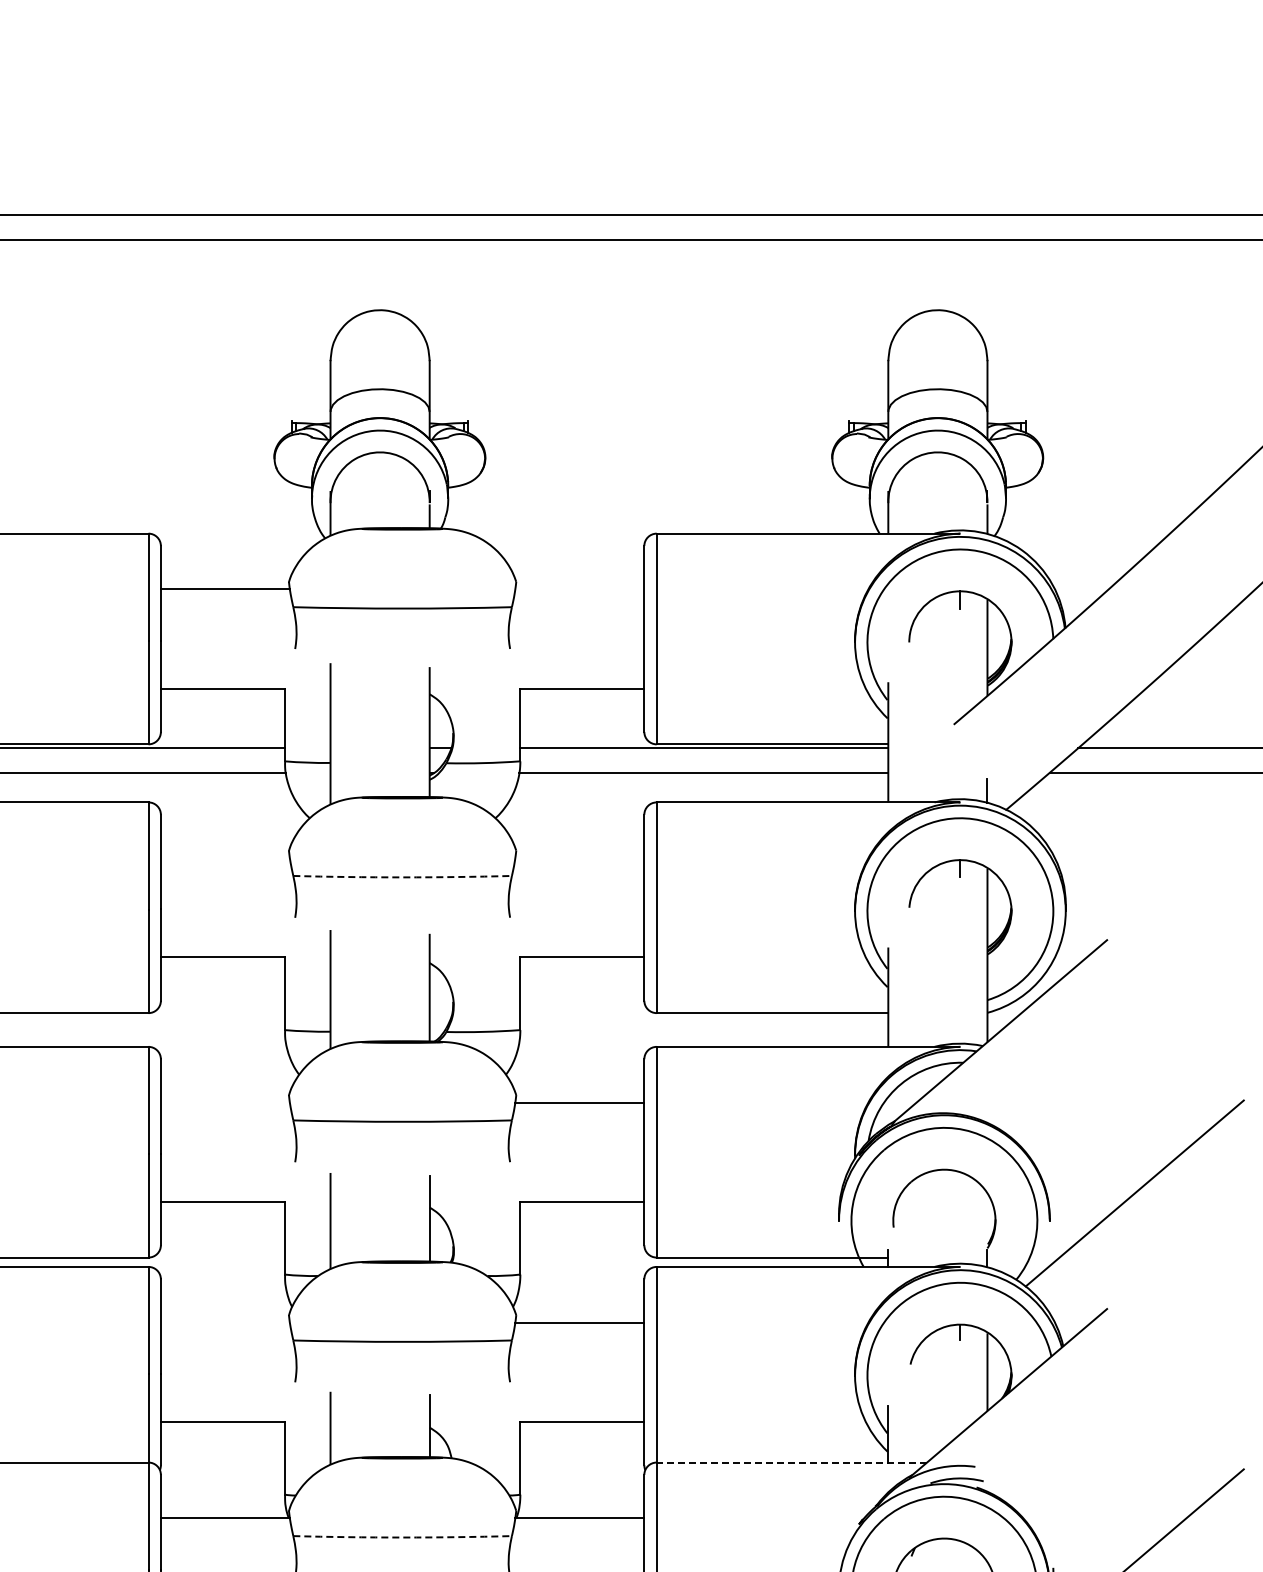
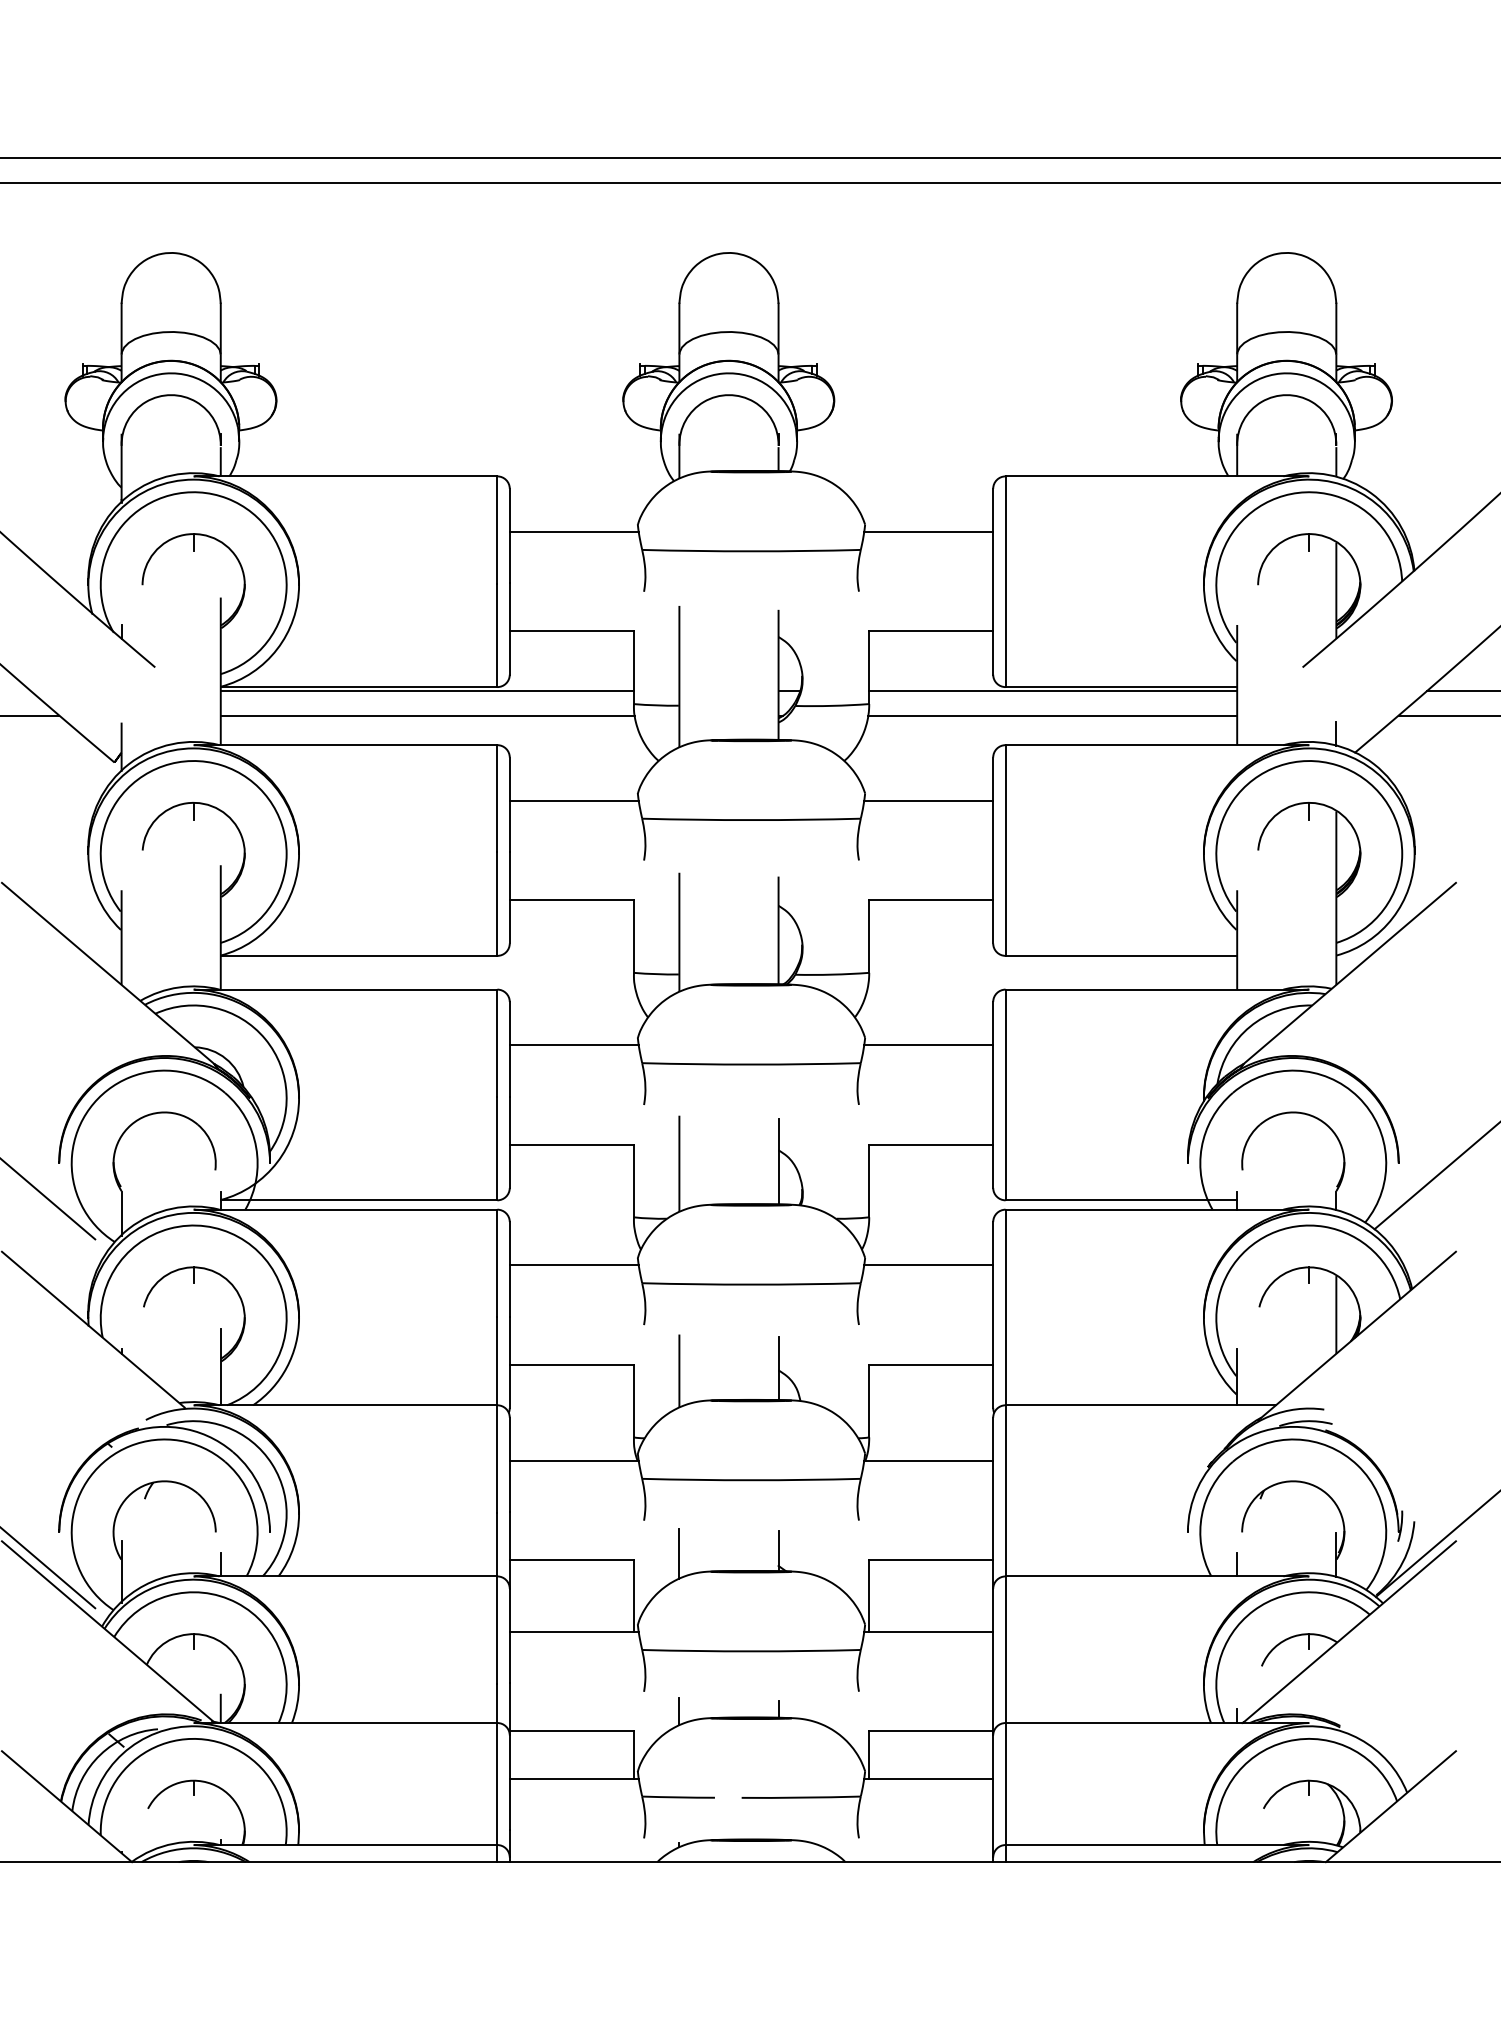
line: (579, 589) -> (928, 532), added
line: (224, 857) -> (573, 800), added
line: (579, 857) -> (928, 800), added
arc: (402, 877) -> (751, 820), dashed -> solid
line: (224, 1102) -> (573, 1045), added
line: (224, 1322) -> (573, 1265), added
line: (791, 1462) -> (1140, 1405), dashed -> solid
arc: (402, 1537) -> (751, 1480), dashed -> solid

